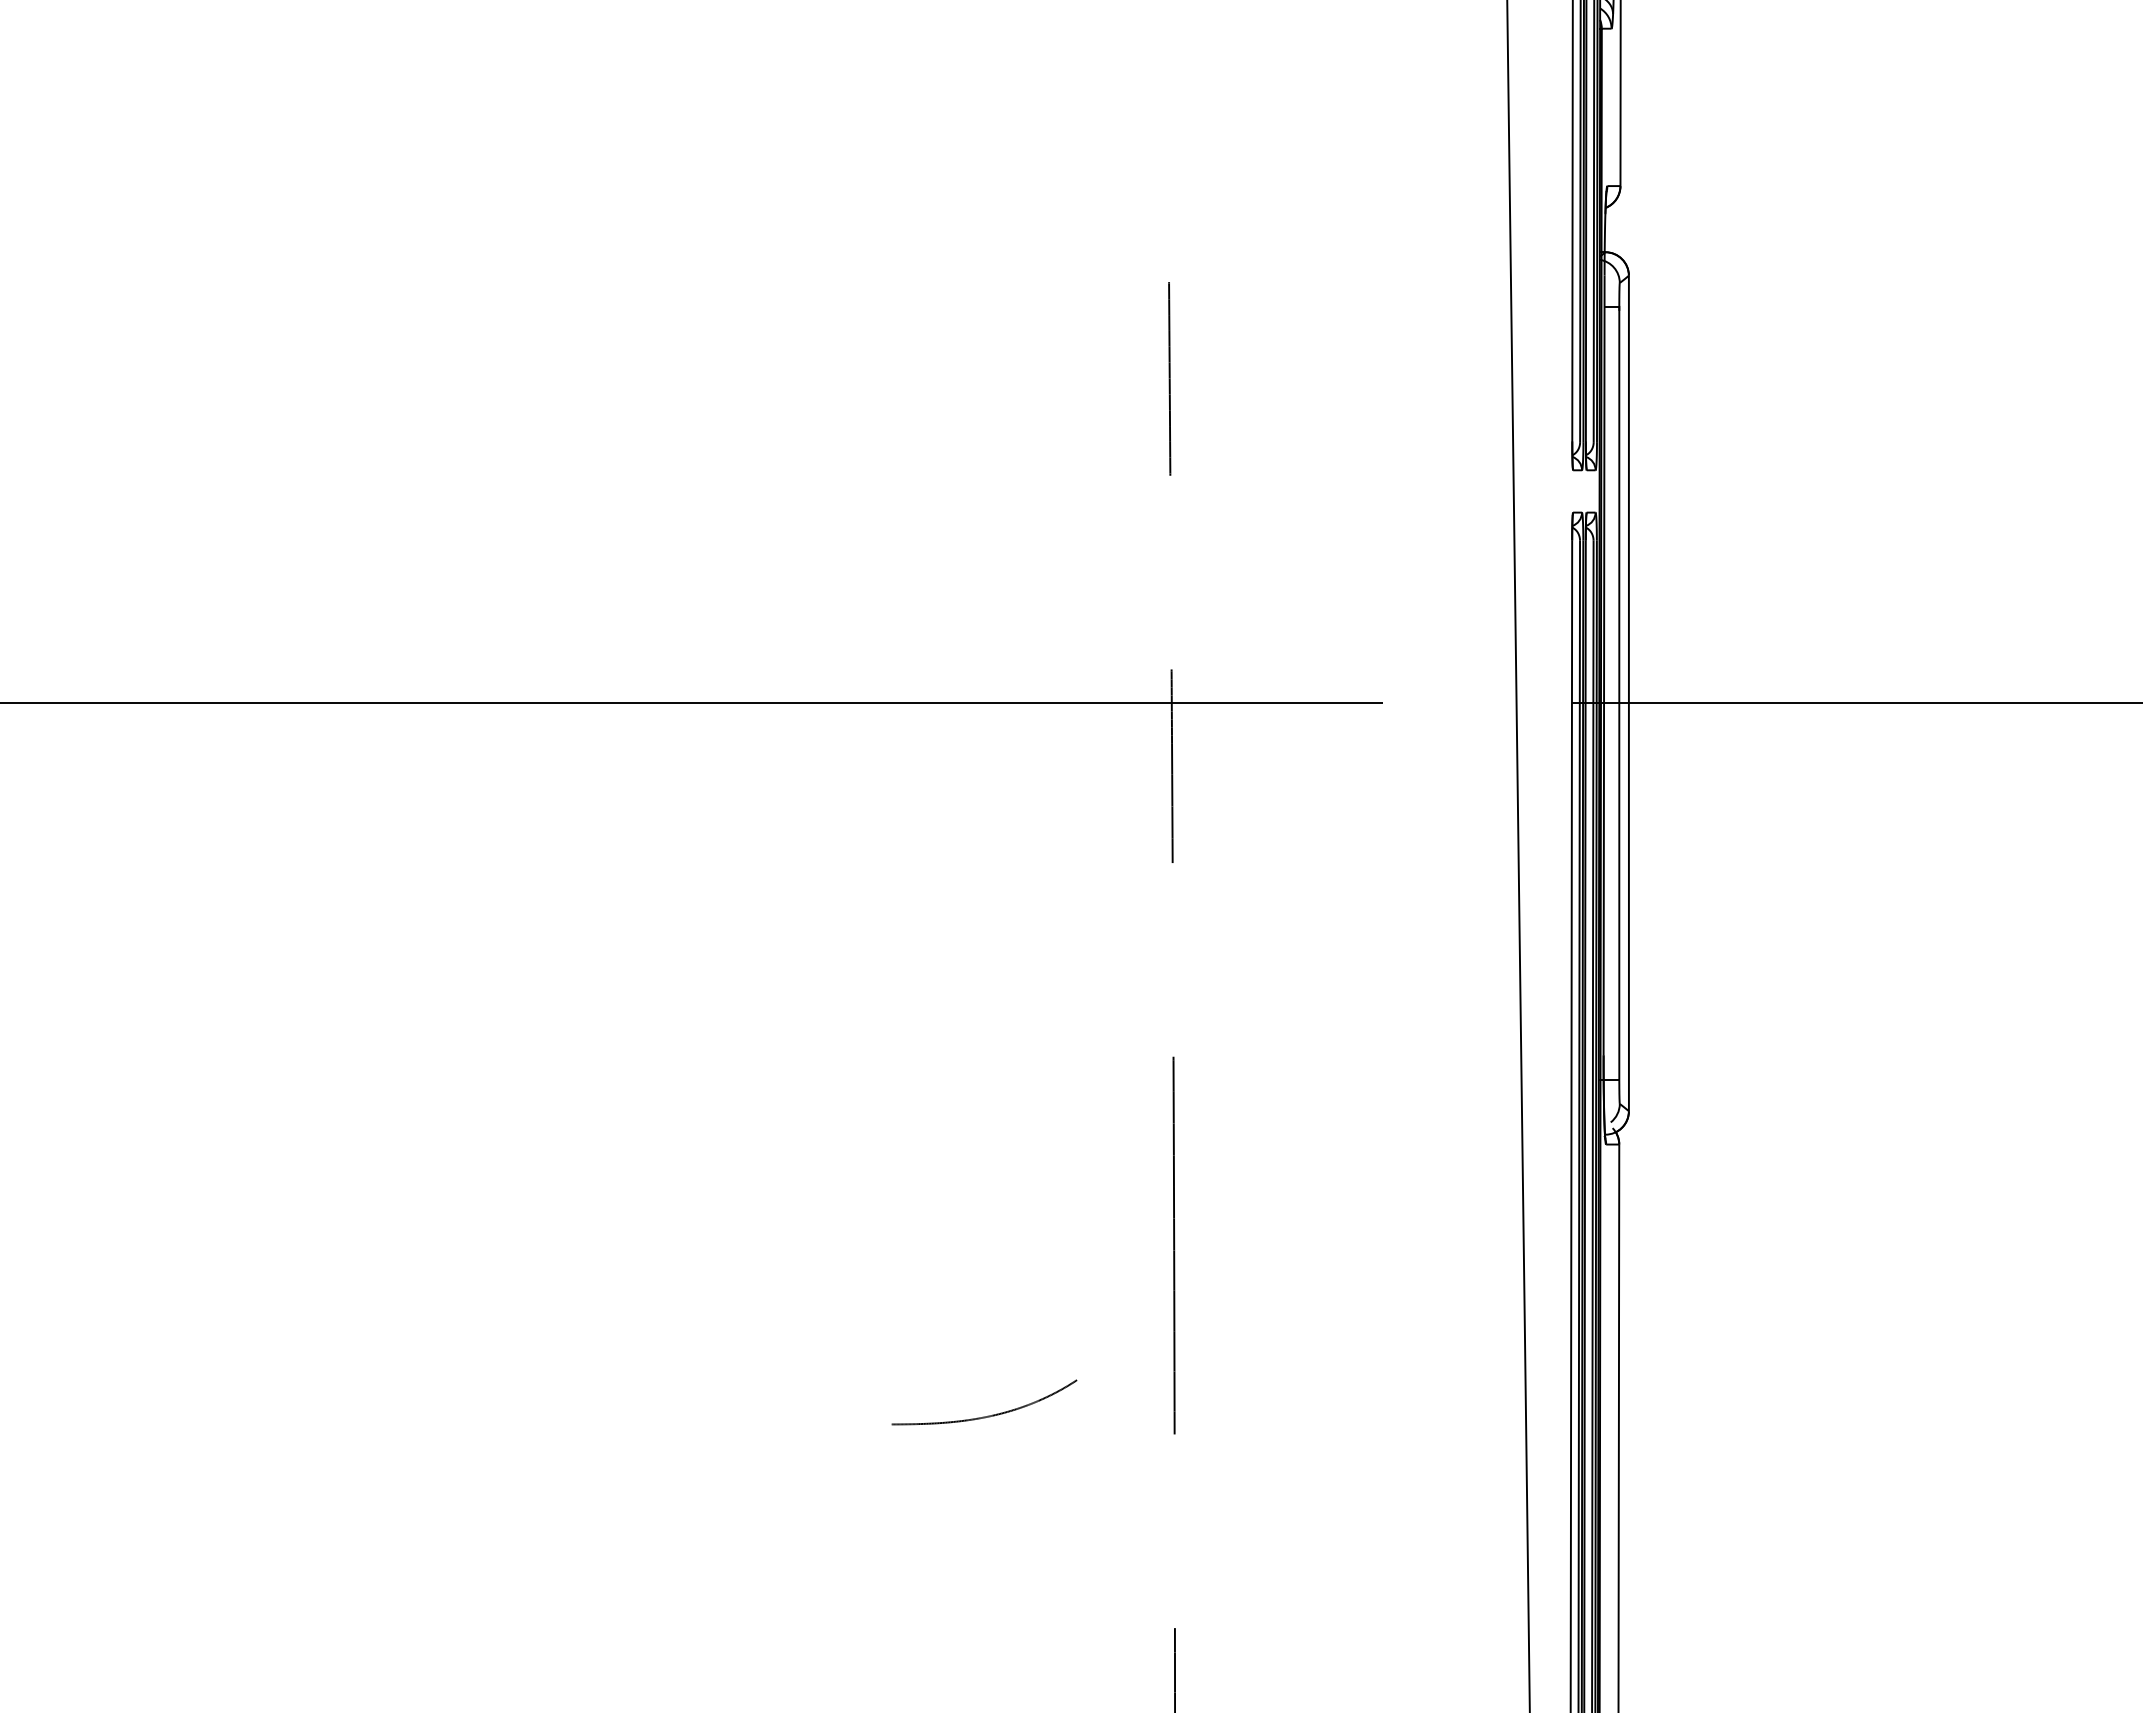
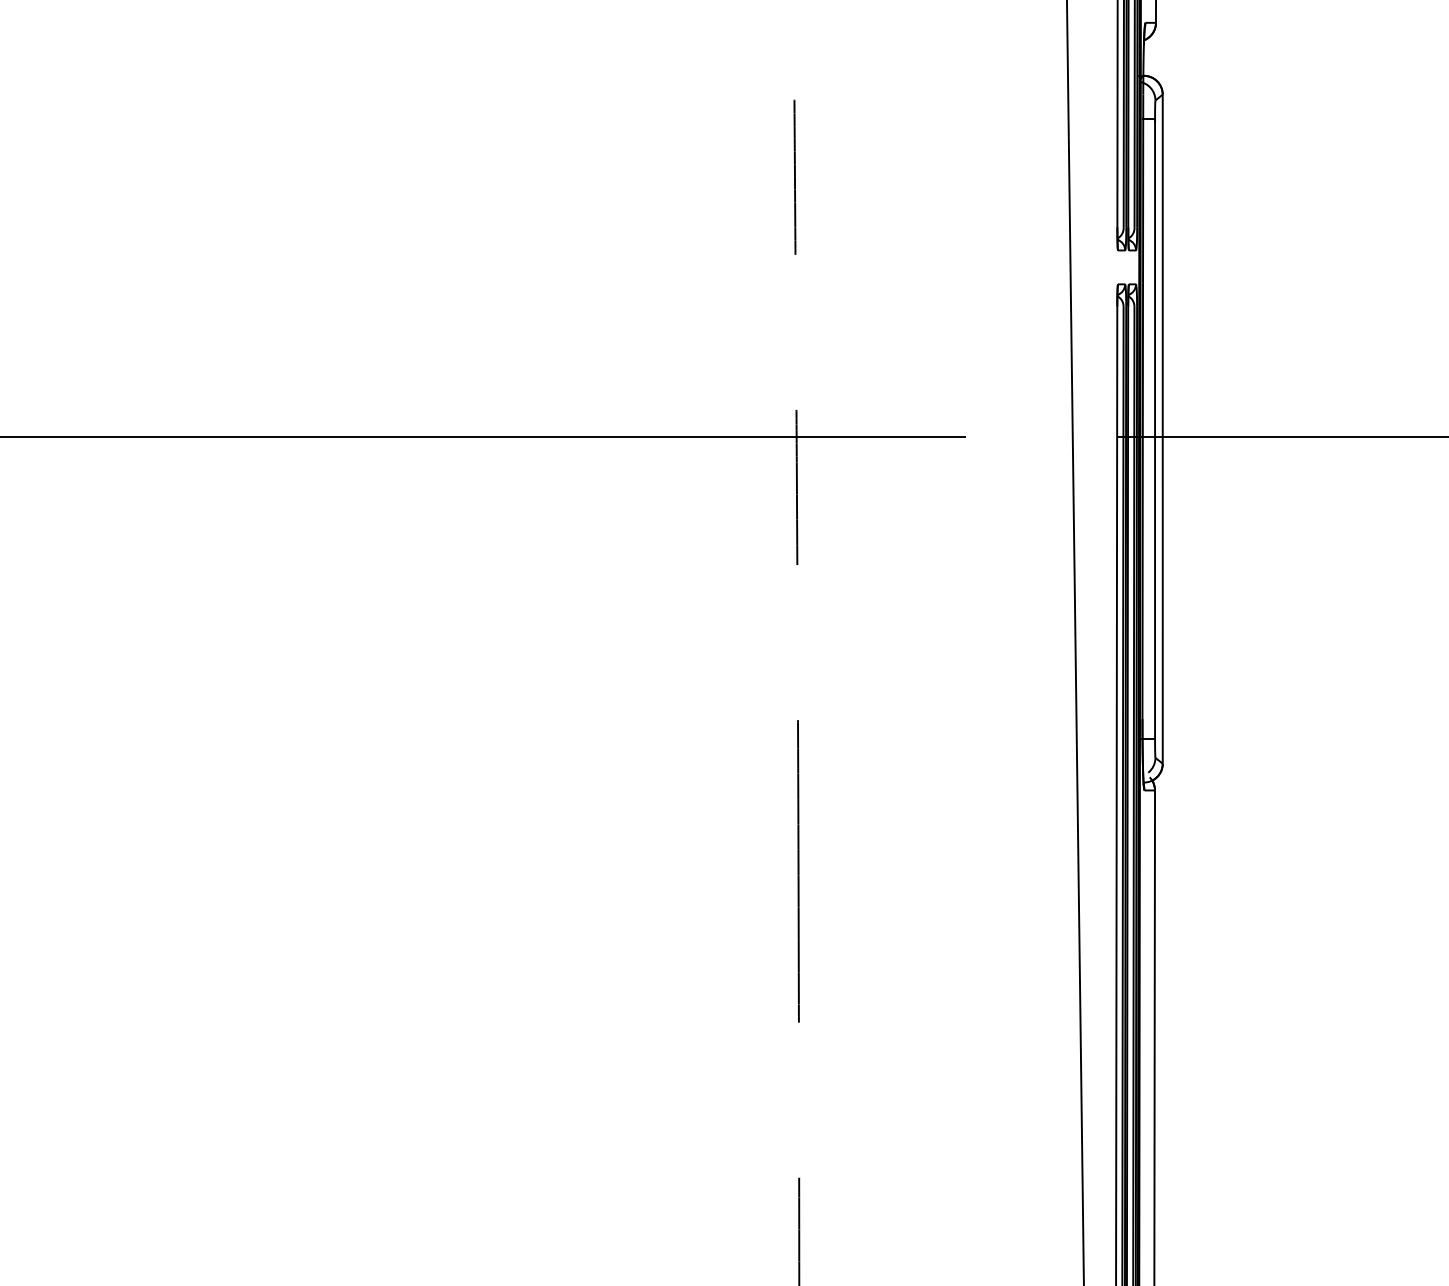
curve: (987, 1415) -> (649, 1007), removed

